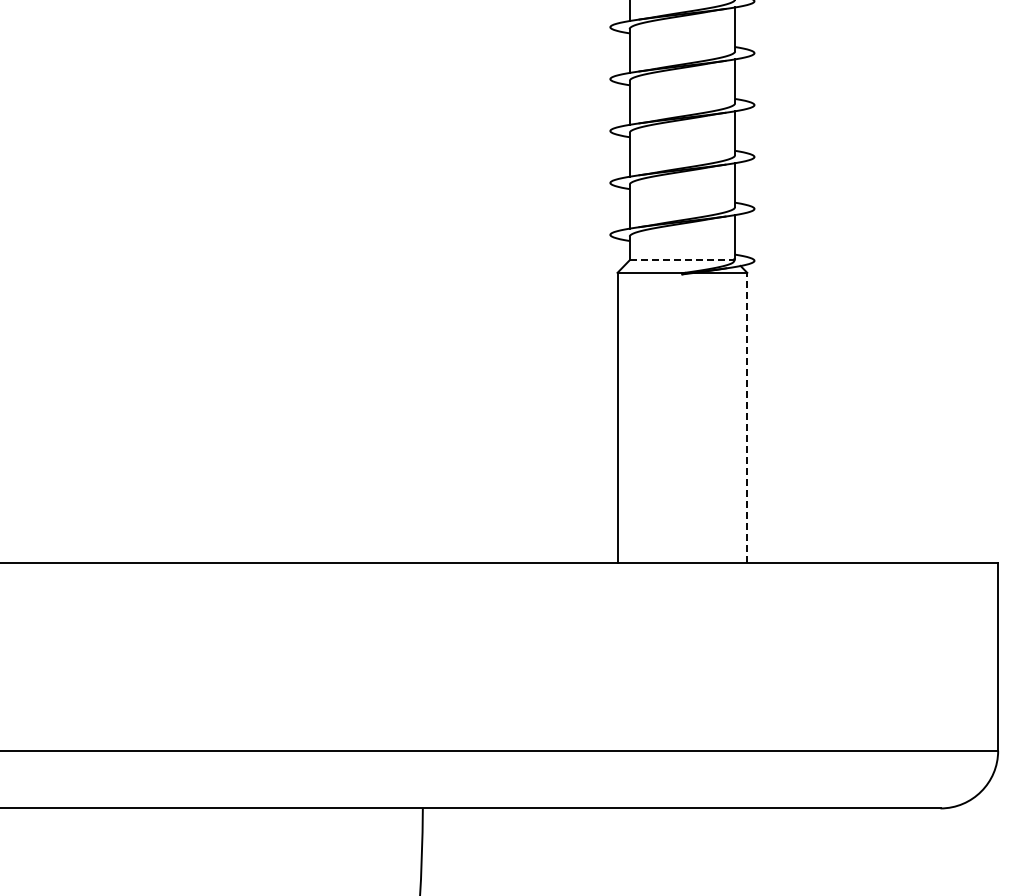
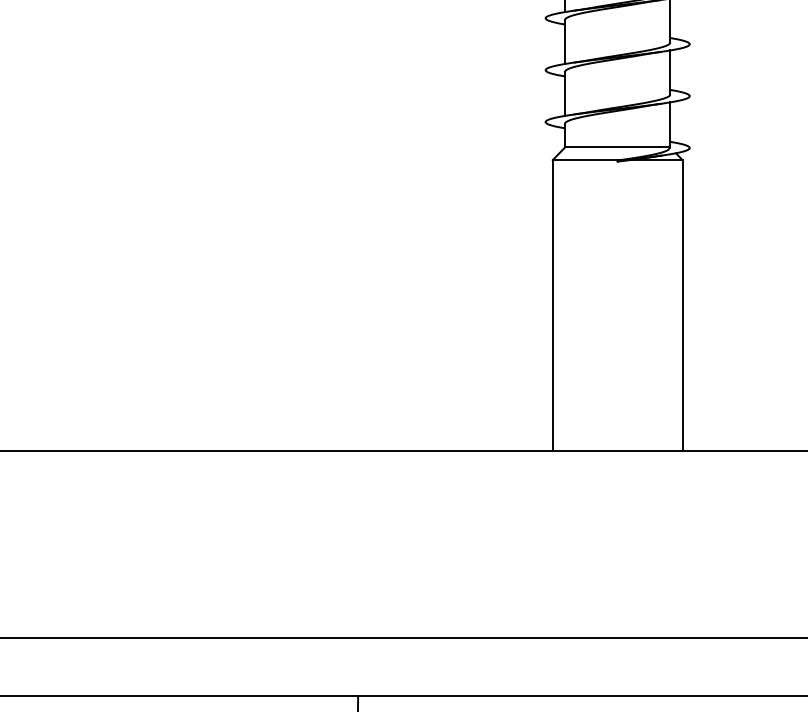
line: (682, 260) -> (617, 147), dashed -> solid
line: (747, 417) -> (682, 304), dashed -> solid

